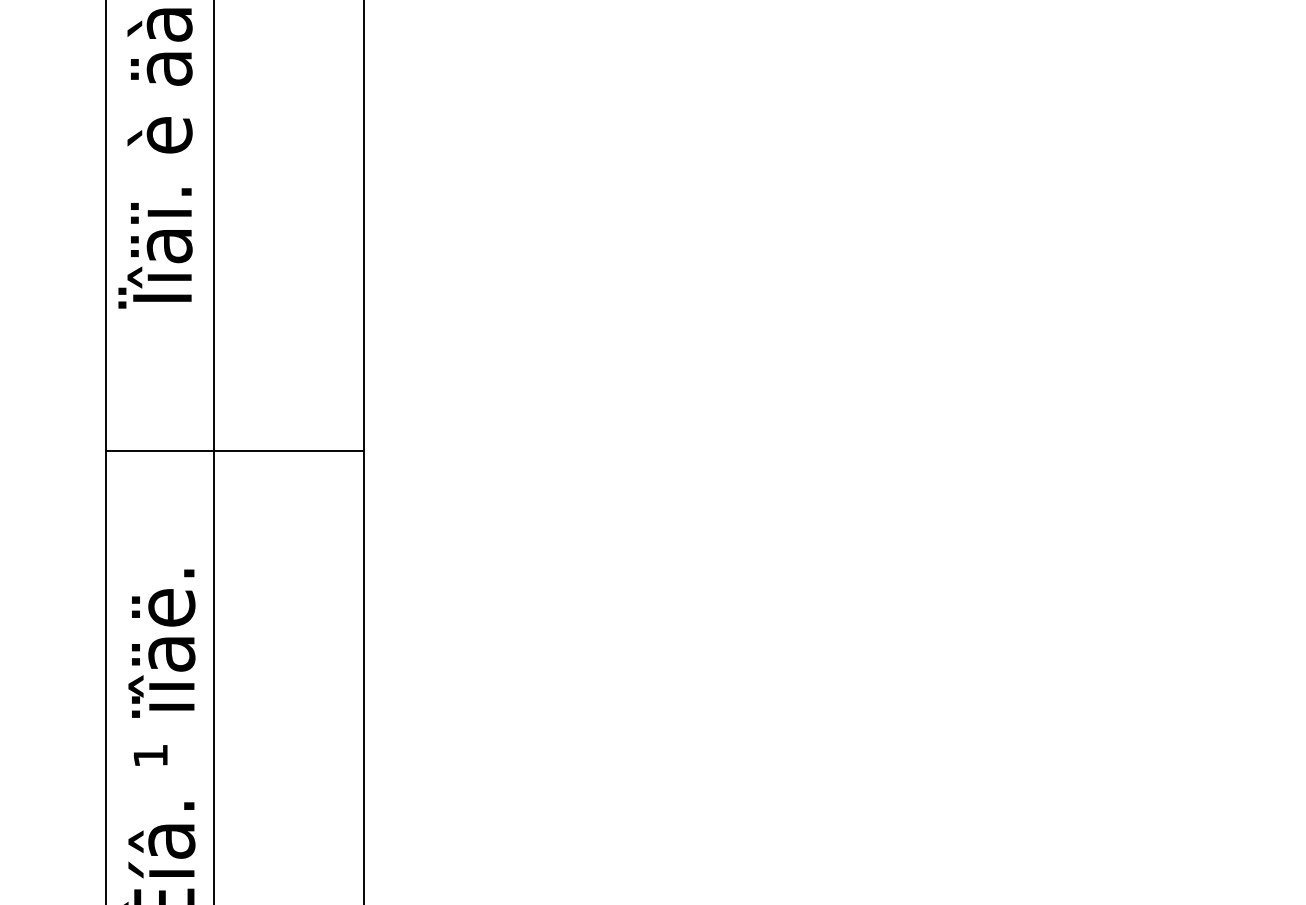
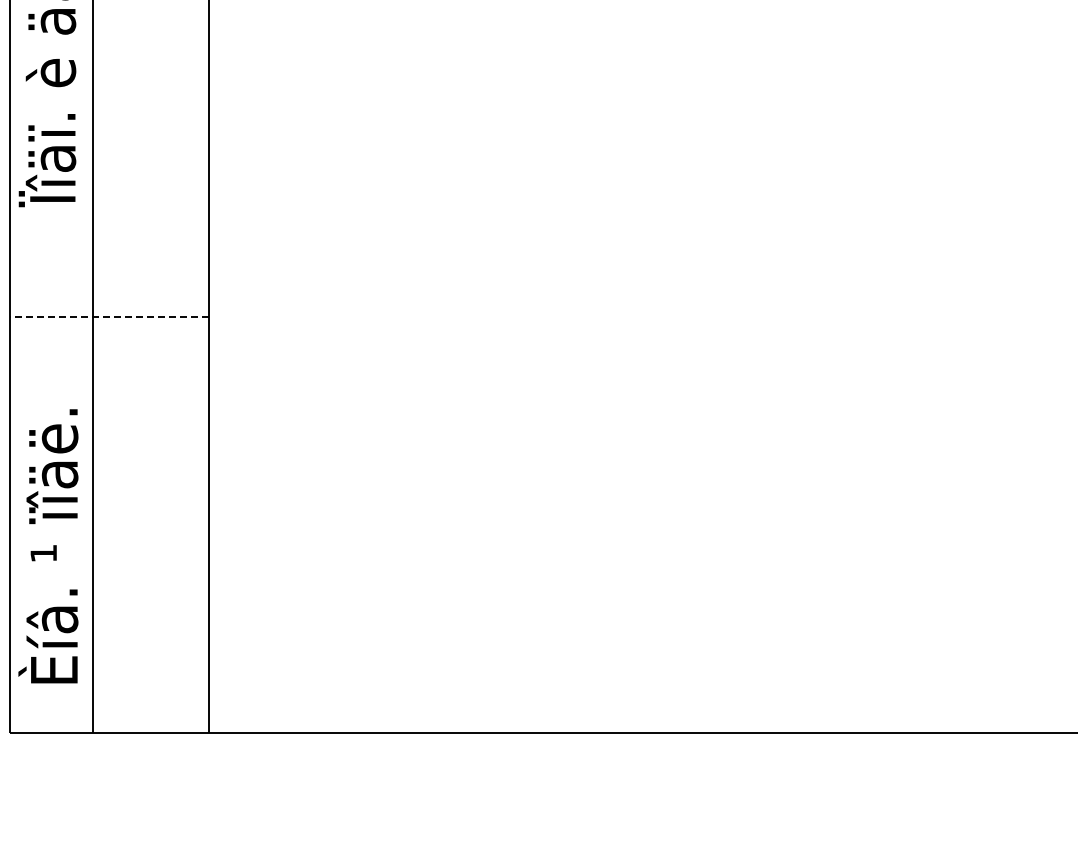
line: (235, 451) -> (109, 317), solid -> dashed

